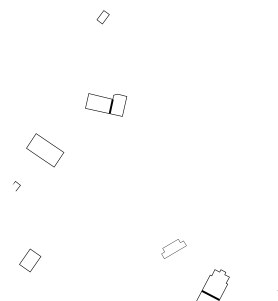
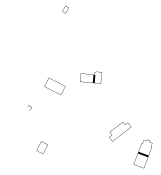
part: (105, 103) -> (90, 77), moved
part: (44, 150) -> (54, 86), moved
part: (172, 248) -> (119, 131), size x1.67

